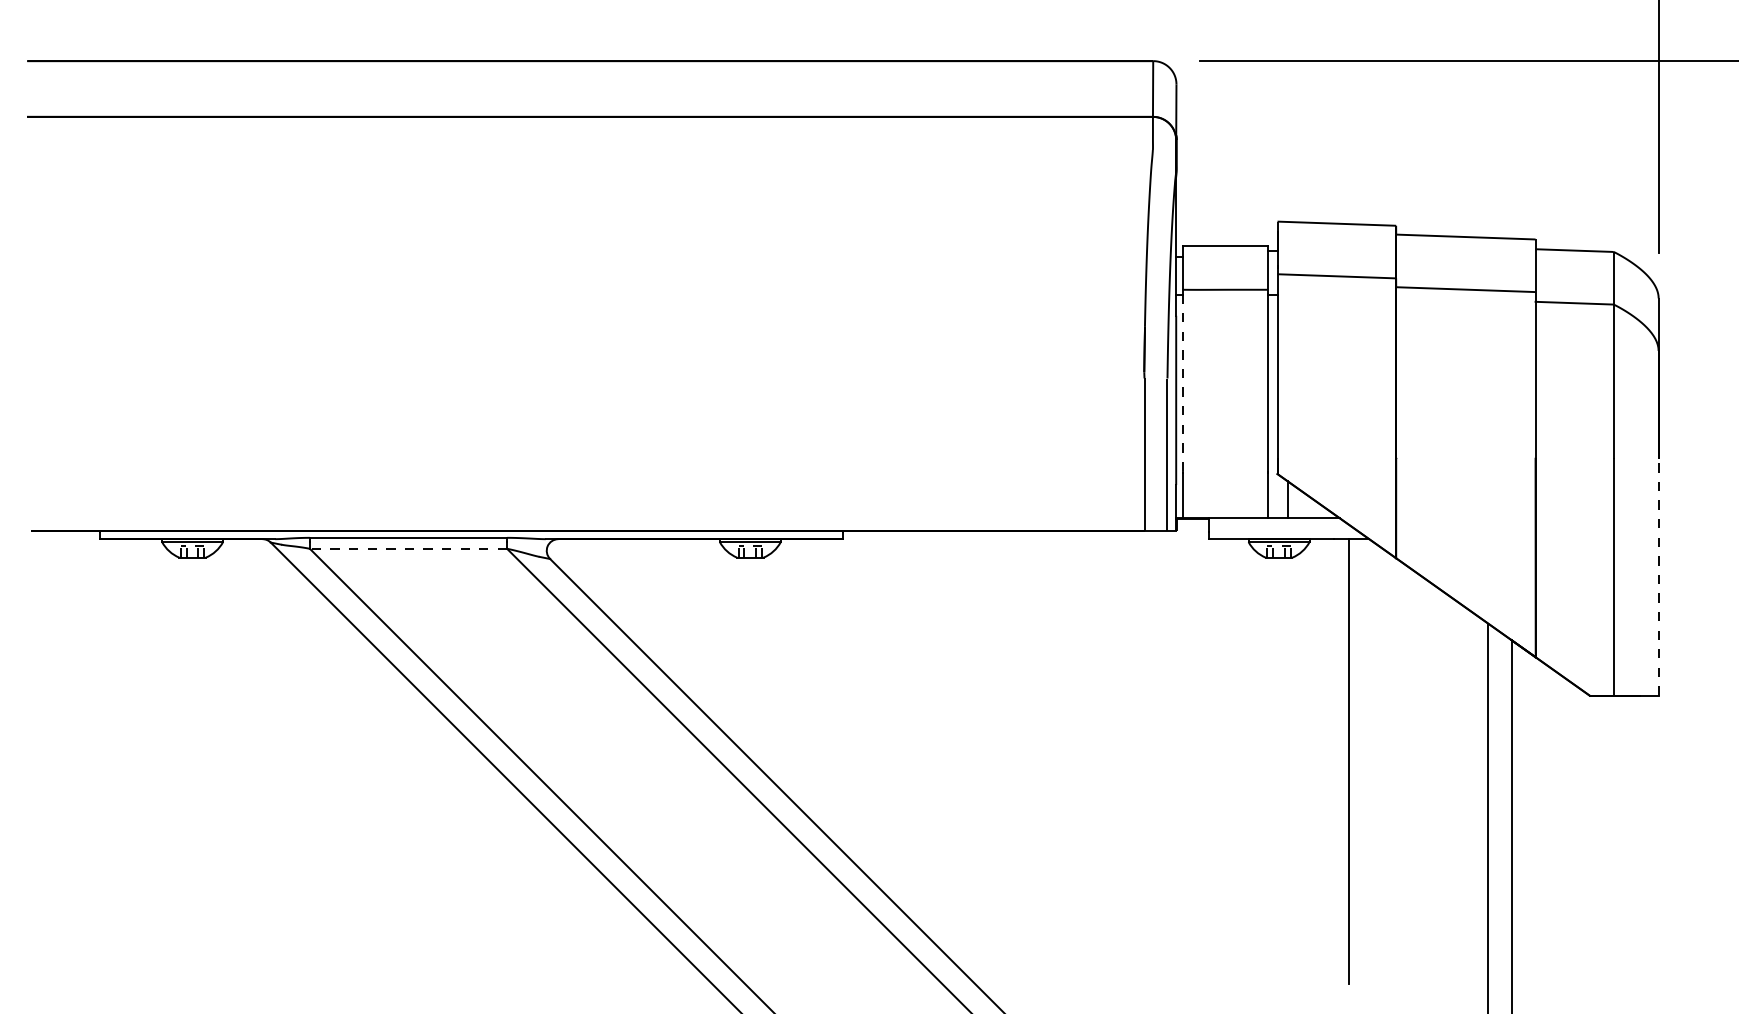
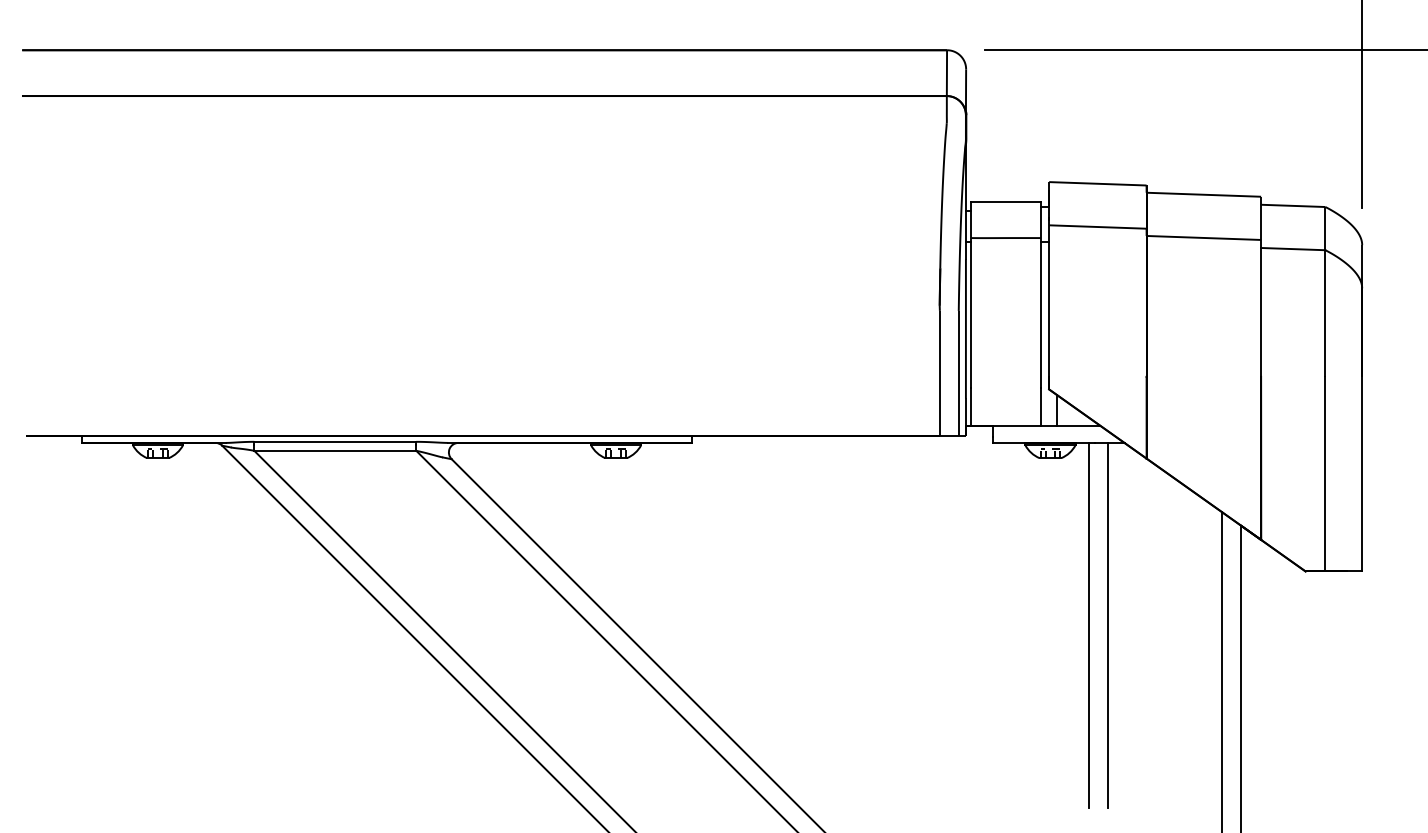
line: (1182, 383) -> (971, 315), dashed -> solid
line: (408, 548) -> (335, 450), dashed -> solid
line: (1658, 577) -> (1362, 474), dashed -> solid
line: (1325, 761) -> (1088, 625), added

